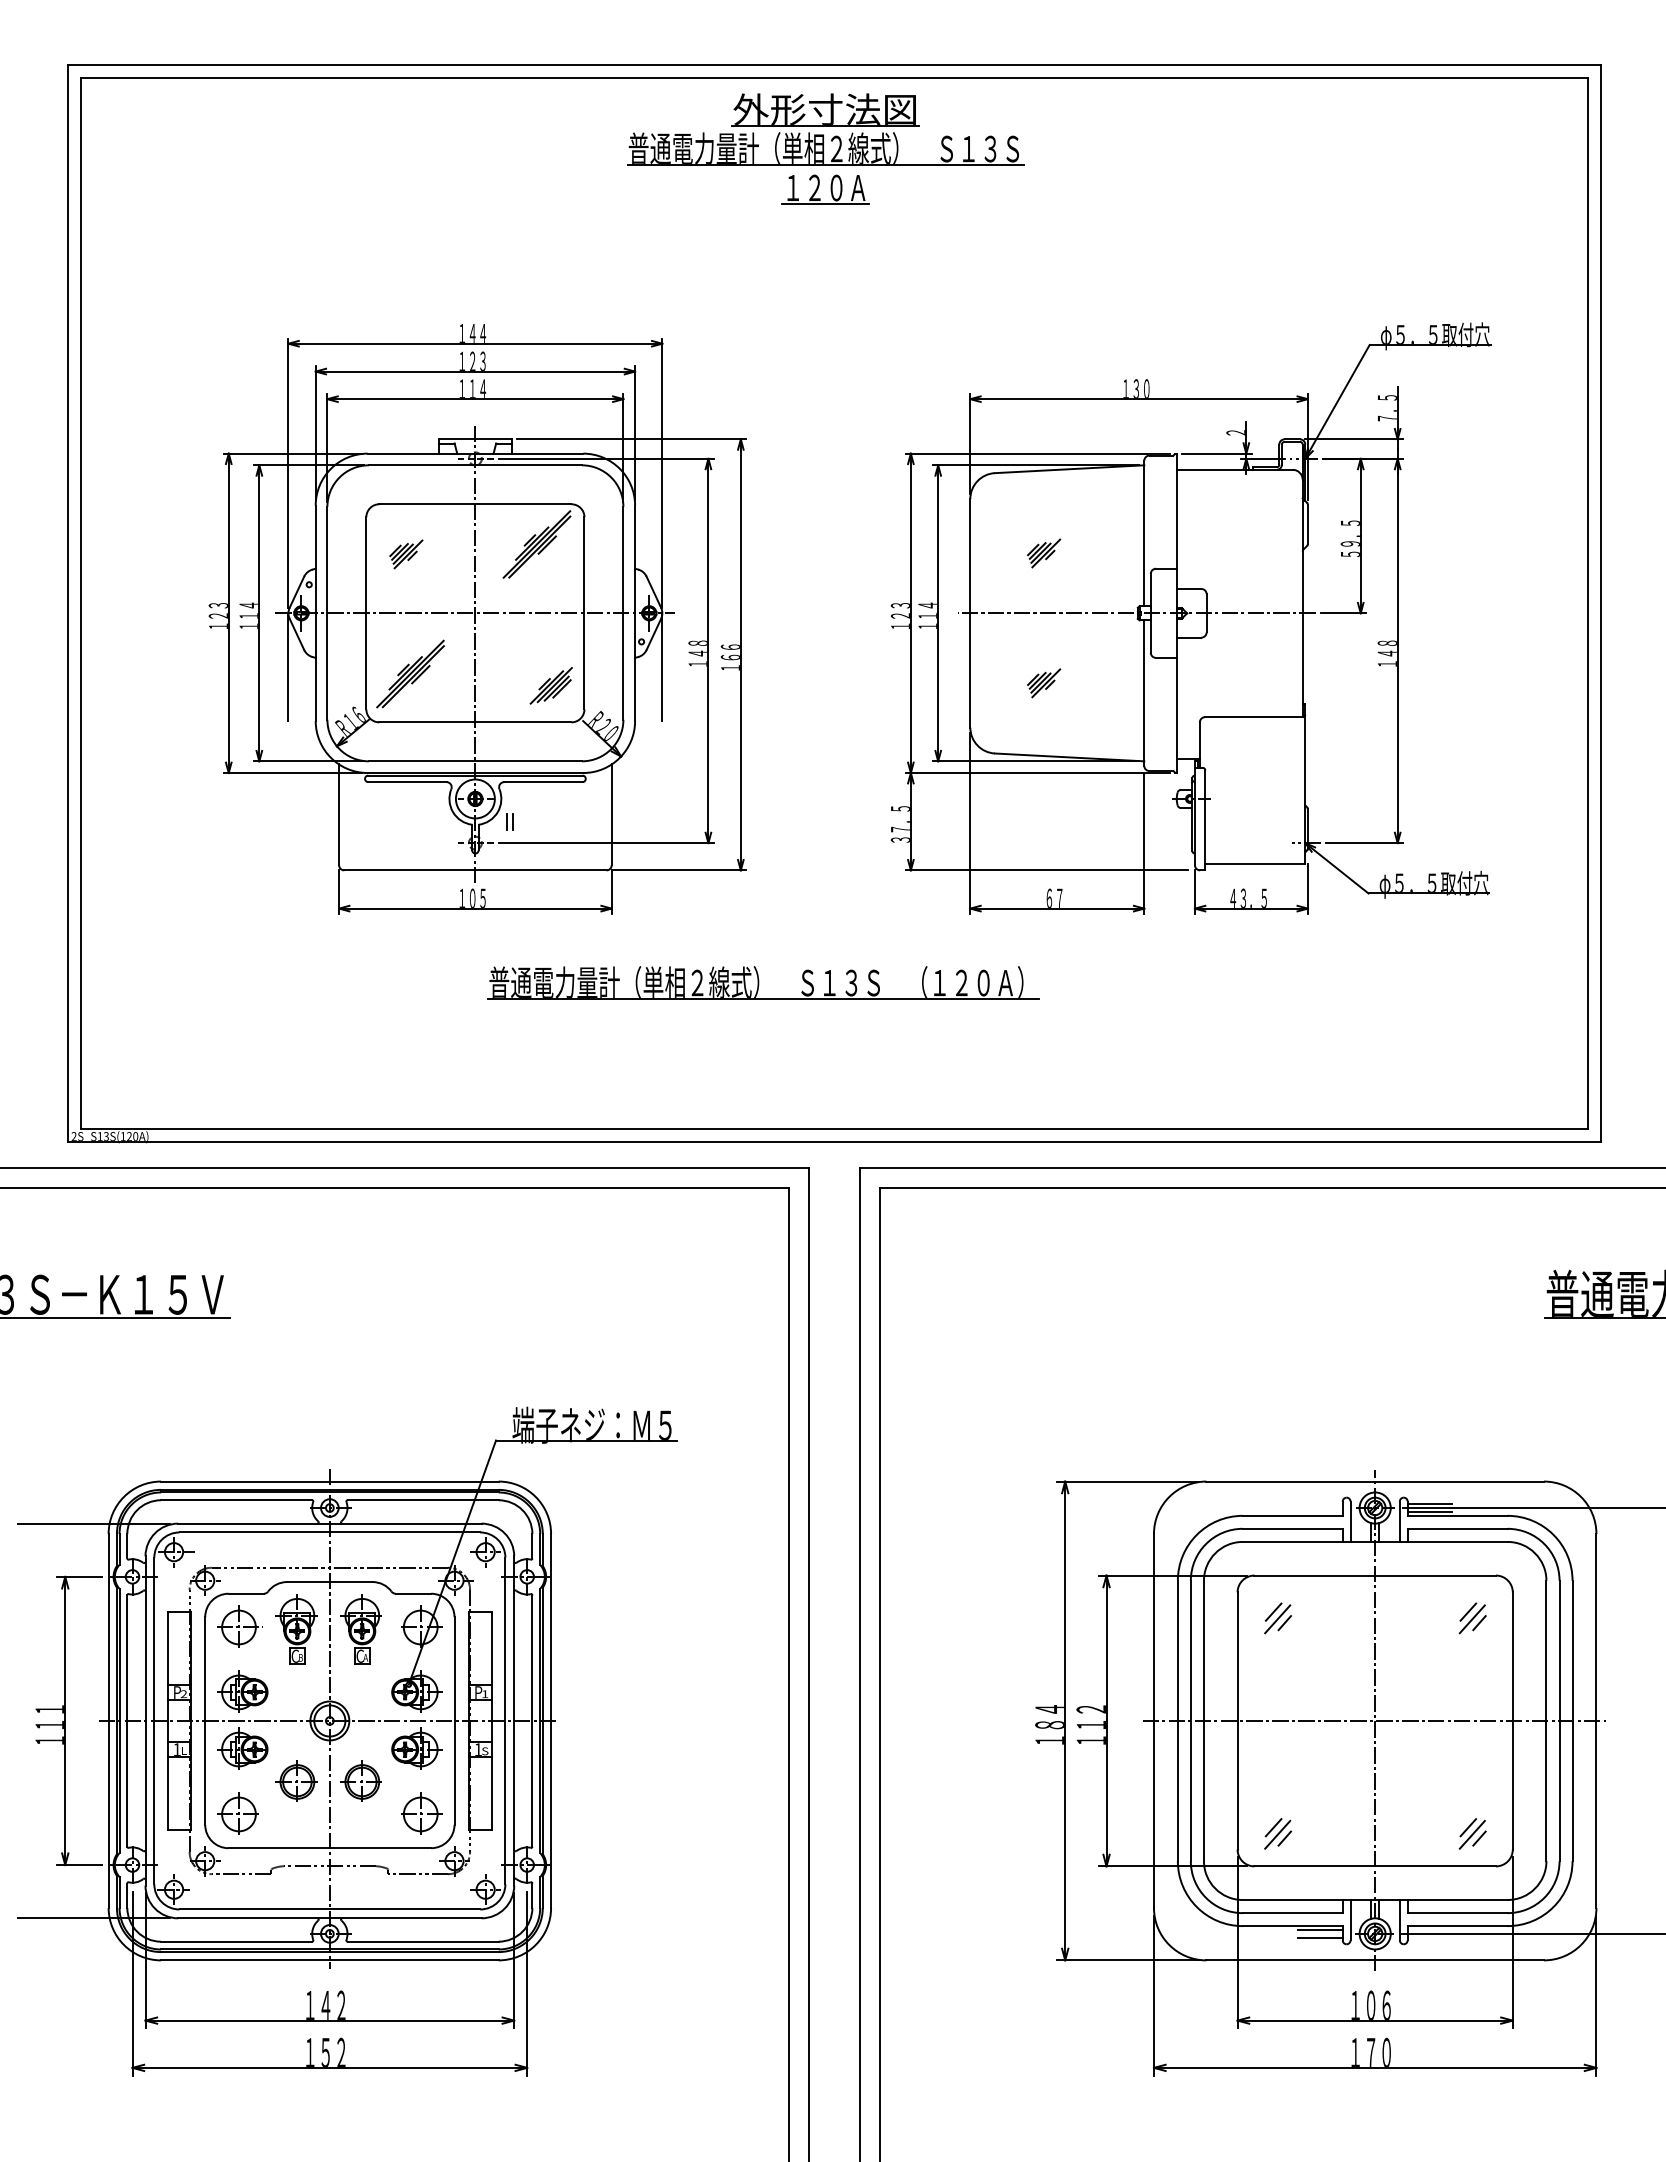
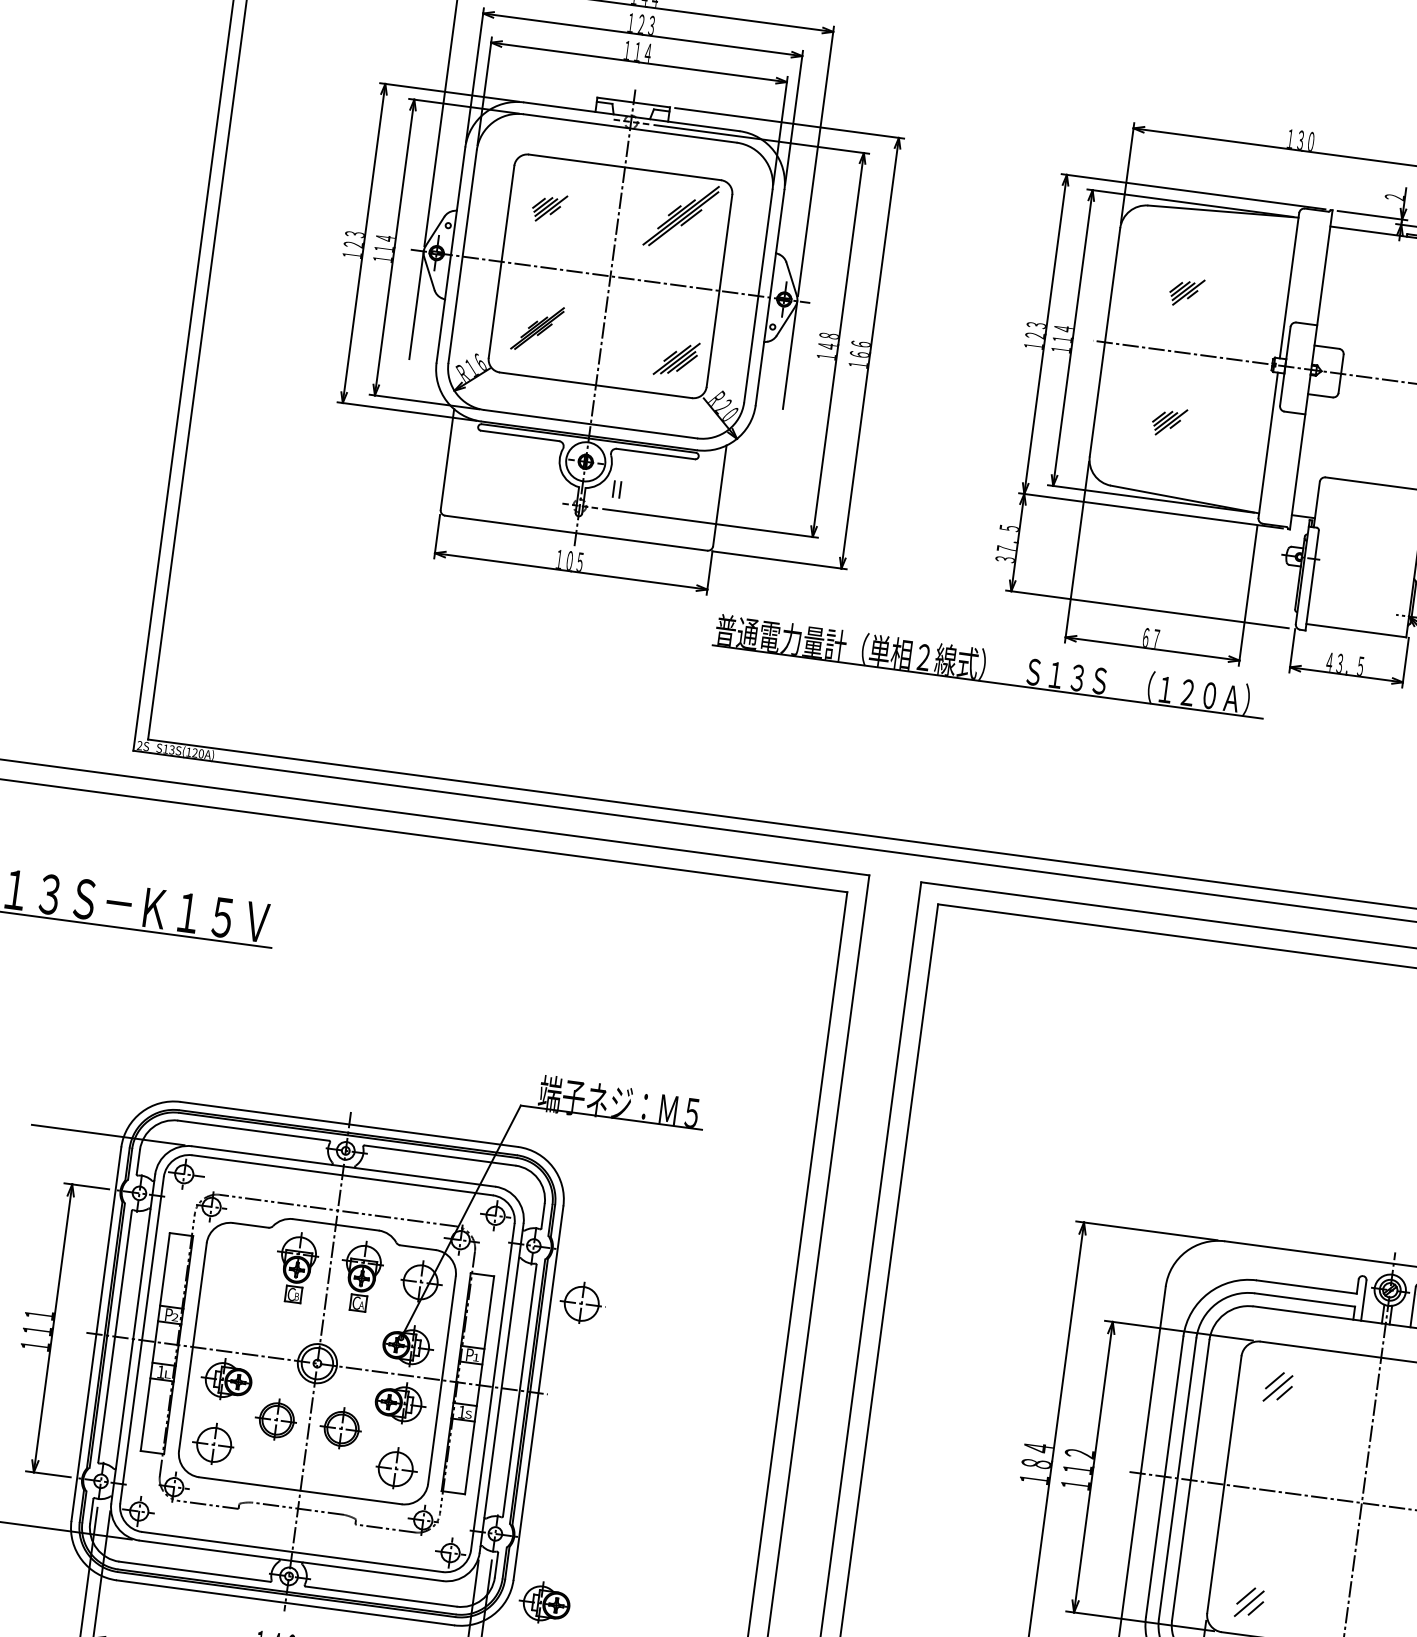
part: (410, 673) -> (537, 327), size x0.7
part: (763, 982) -> (989, 665), moved
part: (239, 1626) -> (582, 1302), moved
part: (242, 1691) -> (544, 1602), moved

